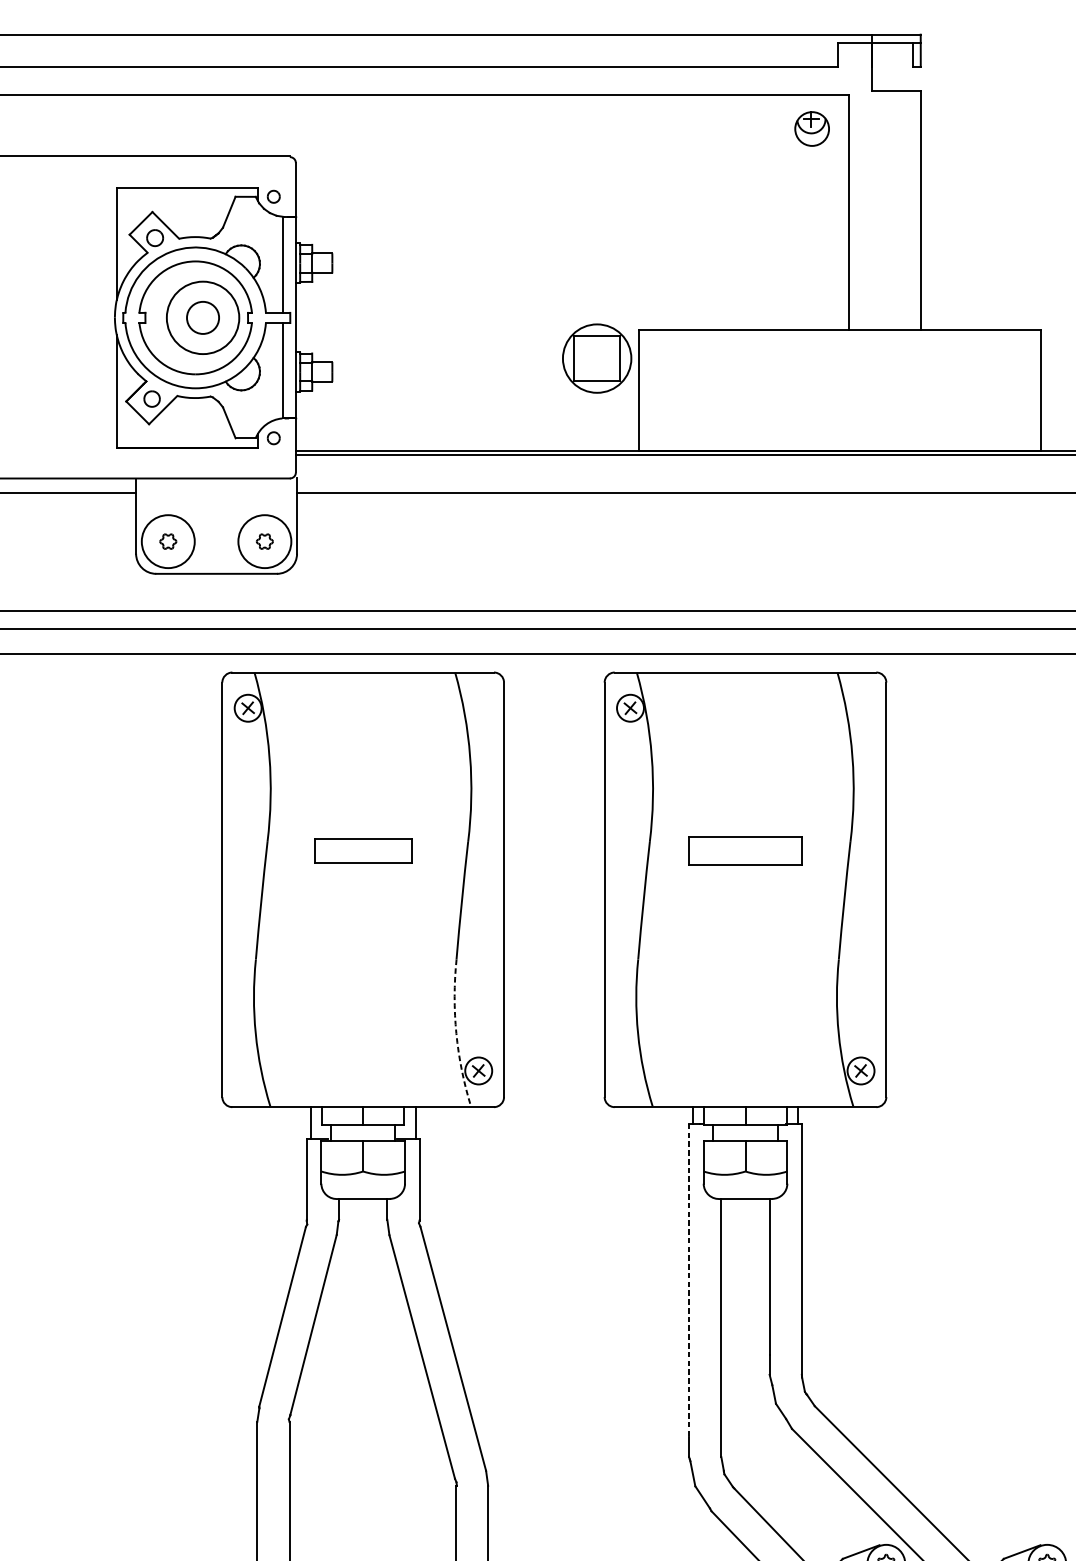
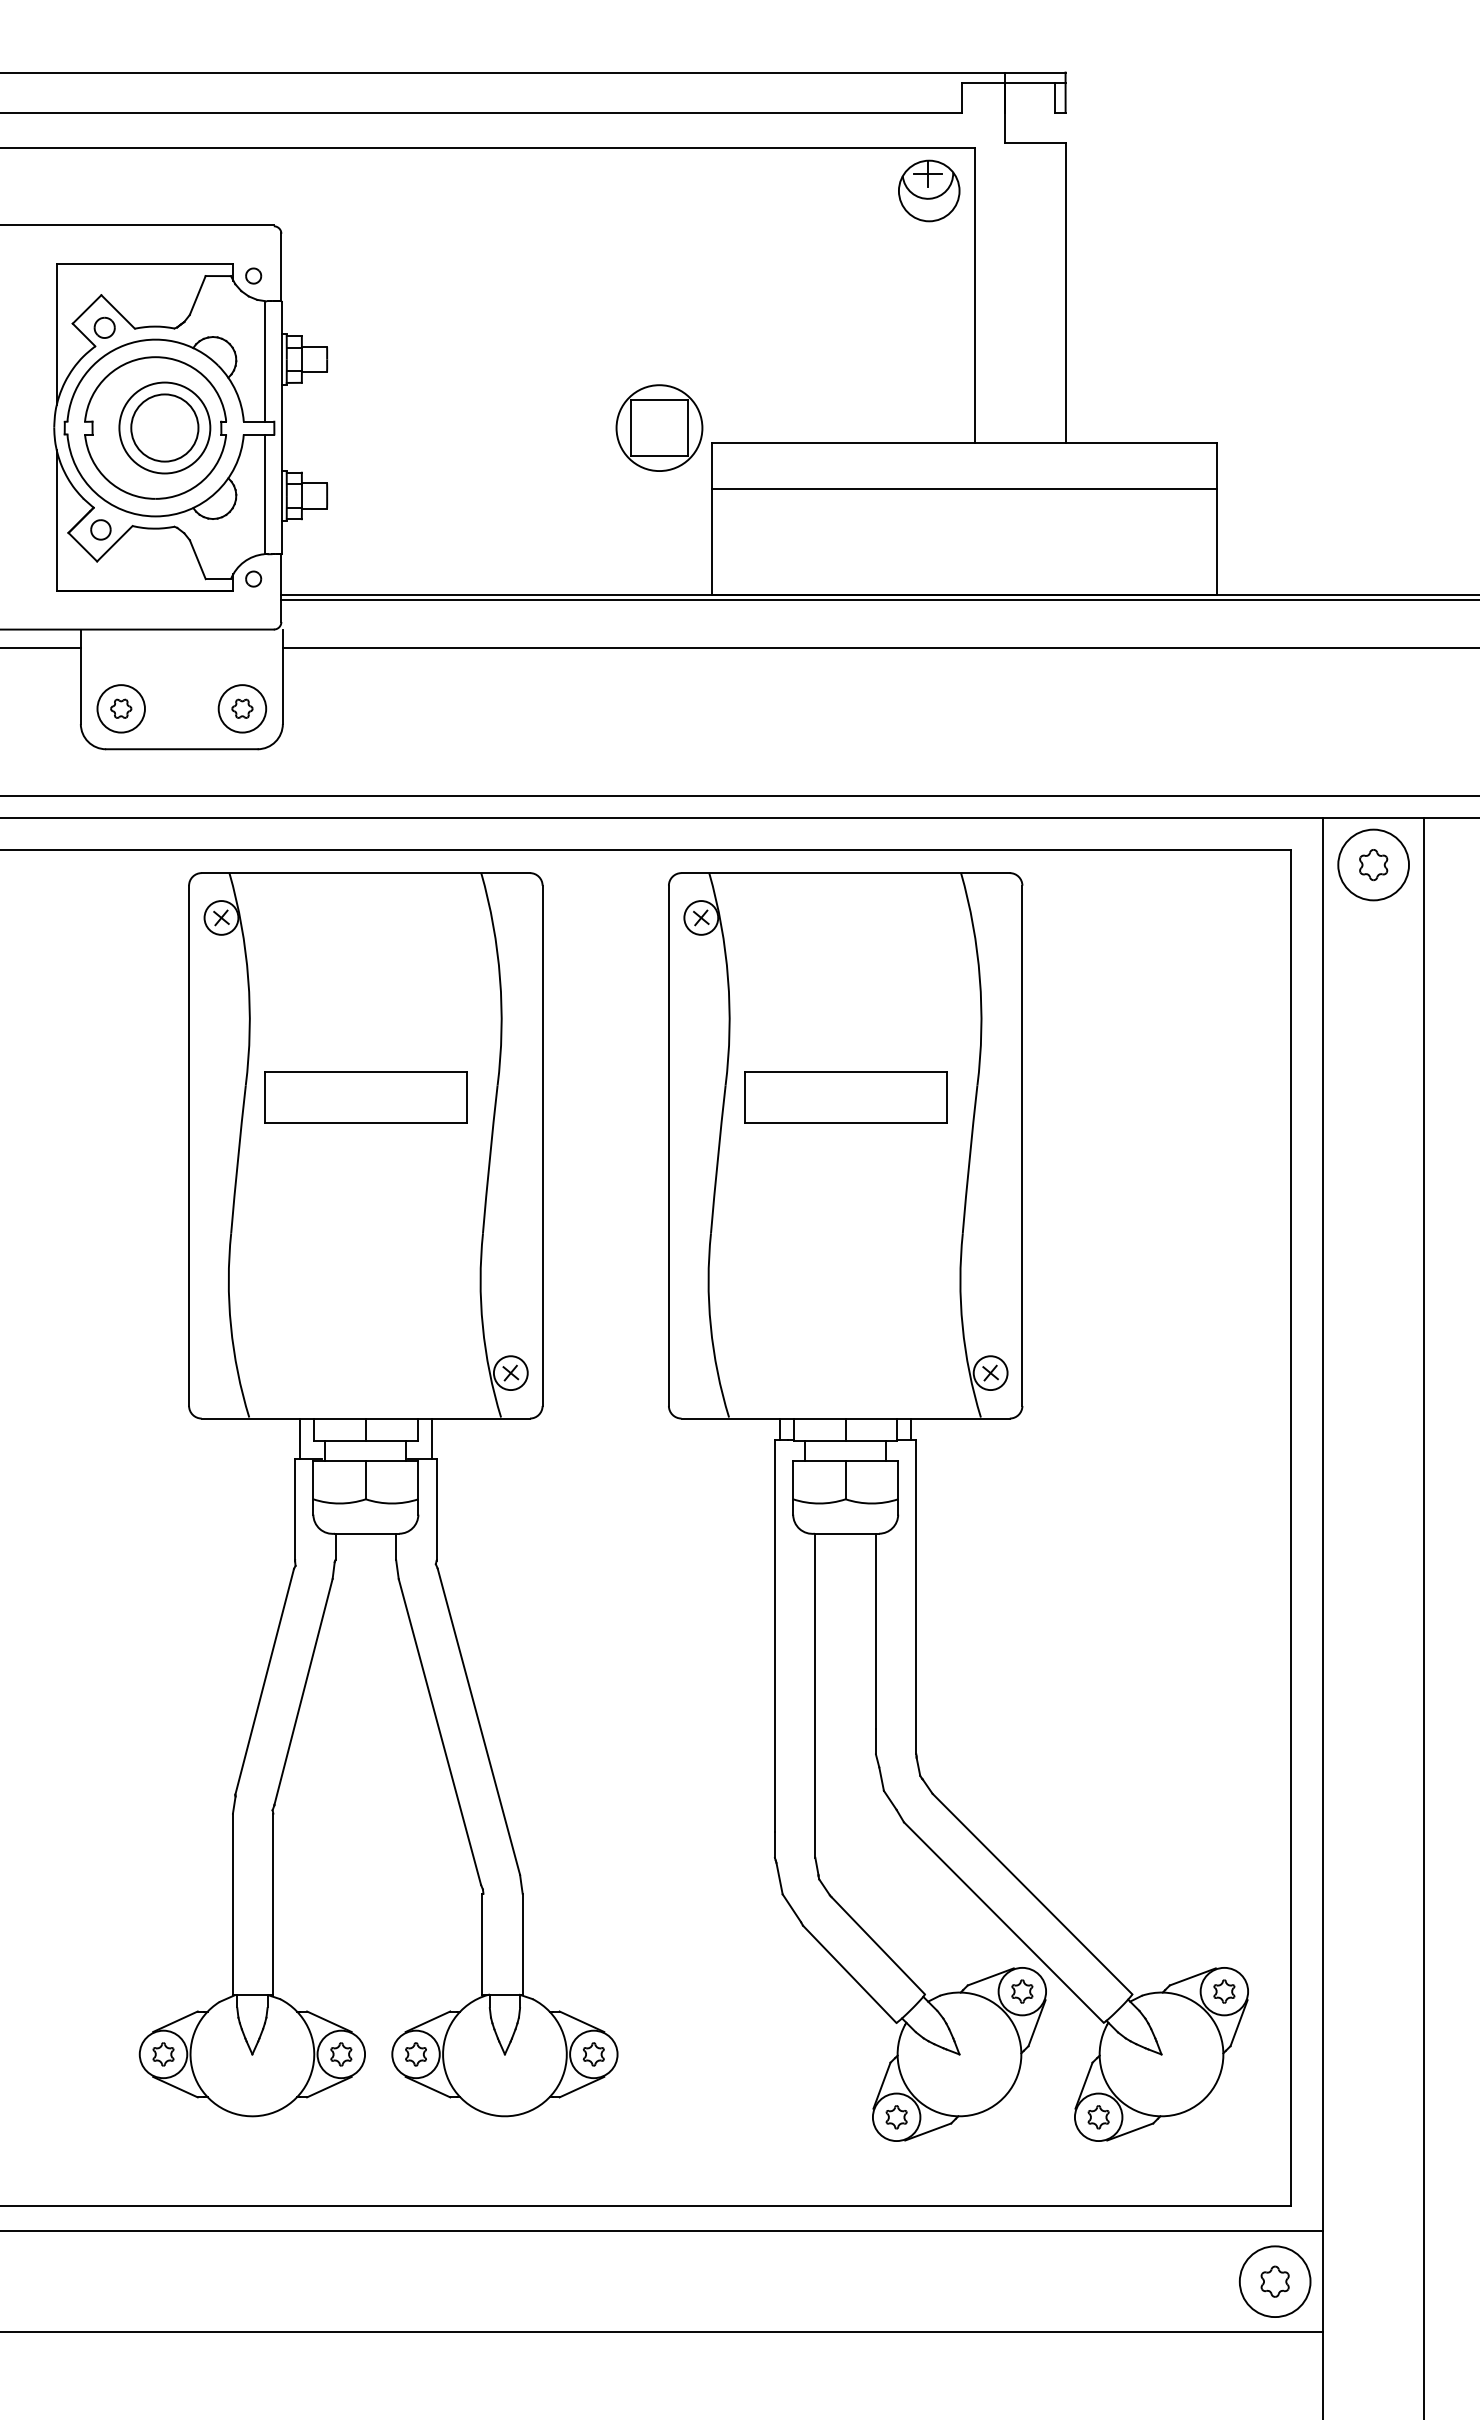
part: (812, 128) -> (929, 190), size x1.43
circle: (202, 317) -> (164, 427), size x1.67
part: (597, 358) -> (659, 427), moved
line: (840, 366) -> (964, 488), added
circle: (167, 541) -> (120, 708), size x0.71
circle: (264, 541) -> (242, 708), size x0.71
part: (362, 851) -> (365, 1097), size x1.67
part: (745, 851) -> (845, 1097), size x1.43
arc: (456, 1033) -> (482, 1326), dashed -> solid
line: (688, 1280) -> (774, 1636), dashed -> solid

